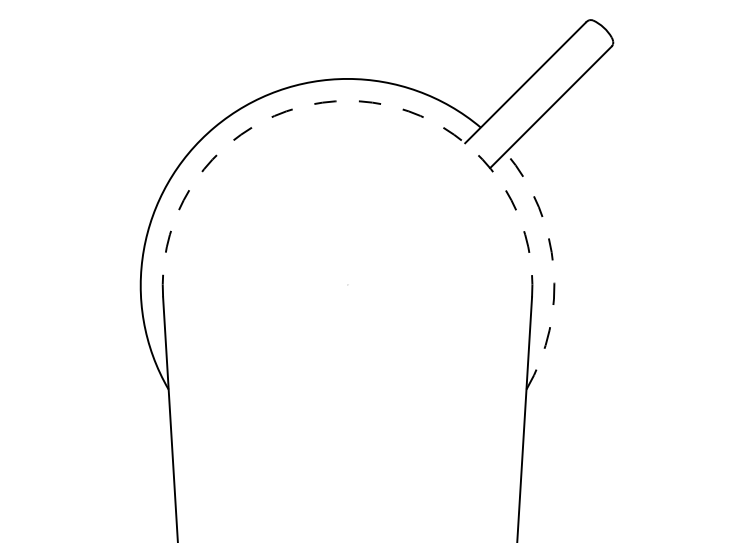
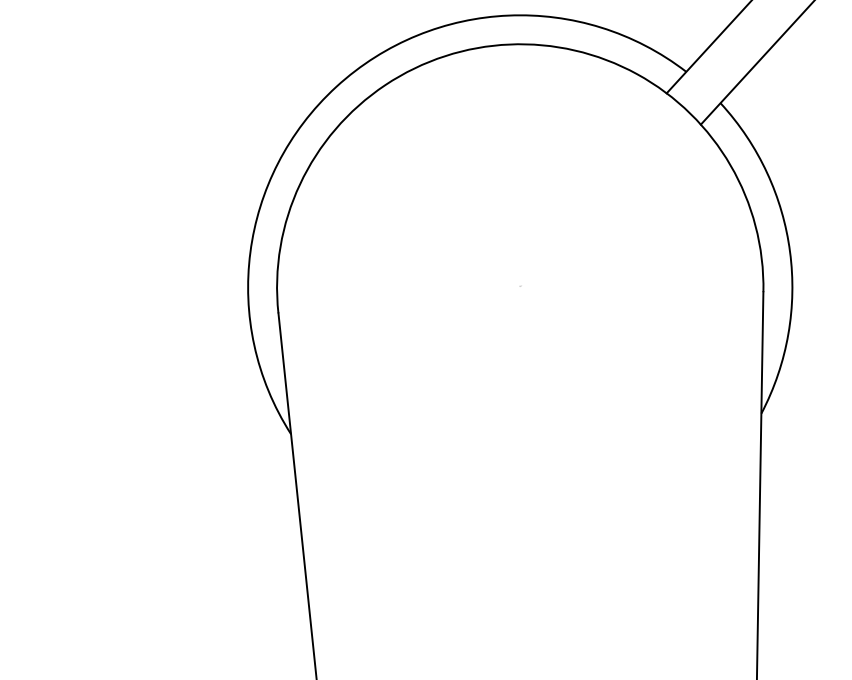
arc: (347, 100) -> (509, 43), dashed -> solid
arc: (553, 267) -> (789, 251), dashed -> solid

